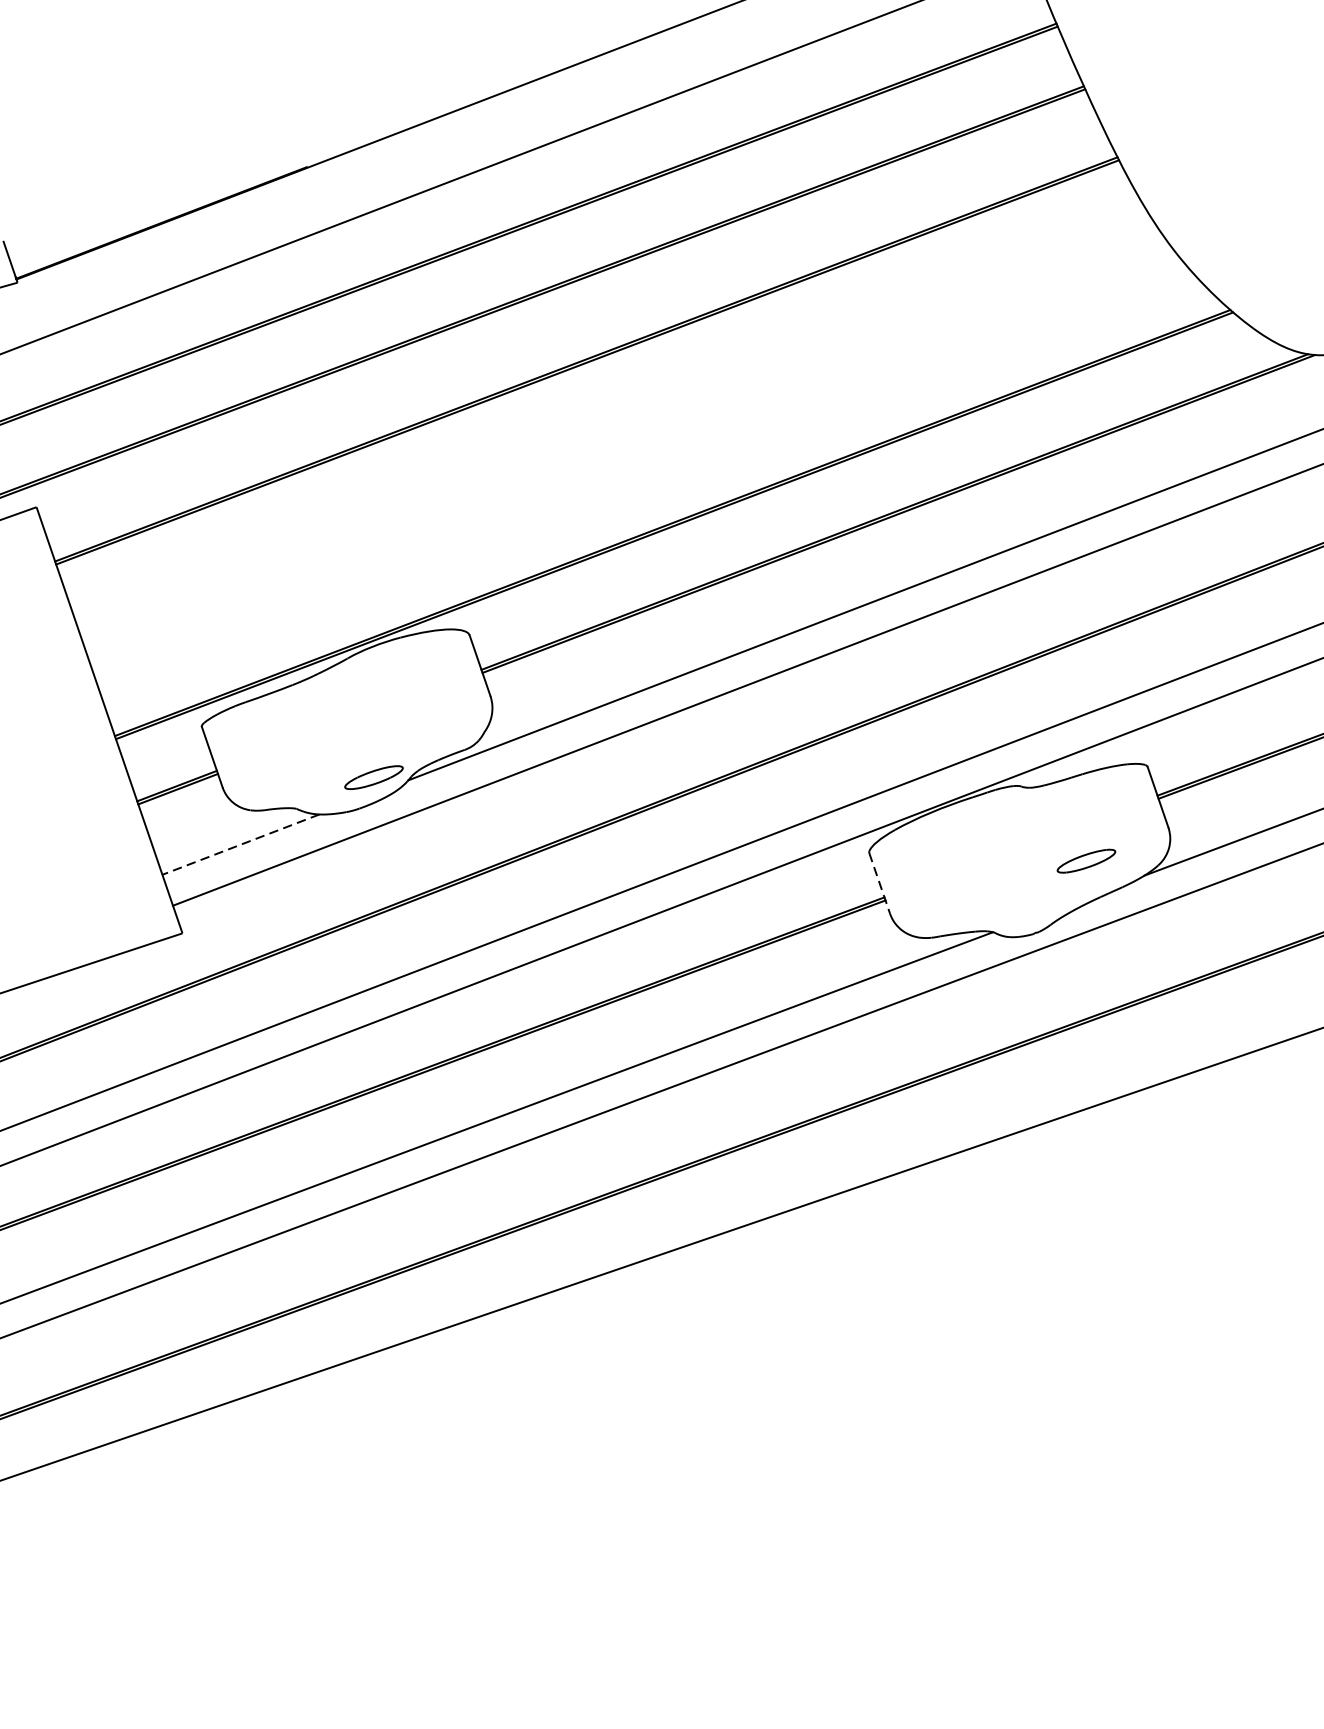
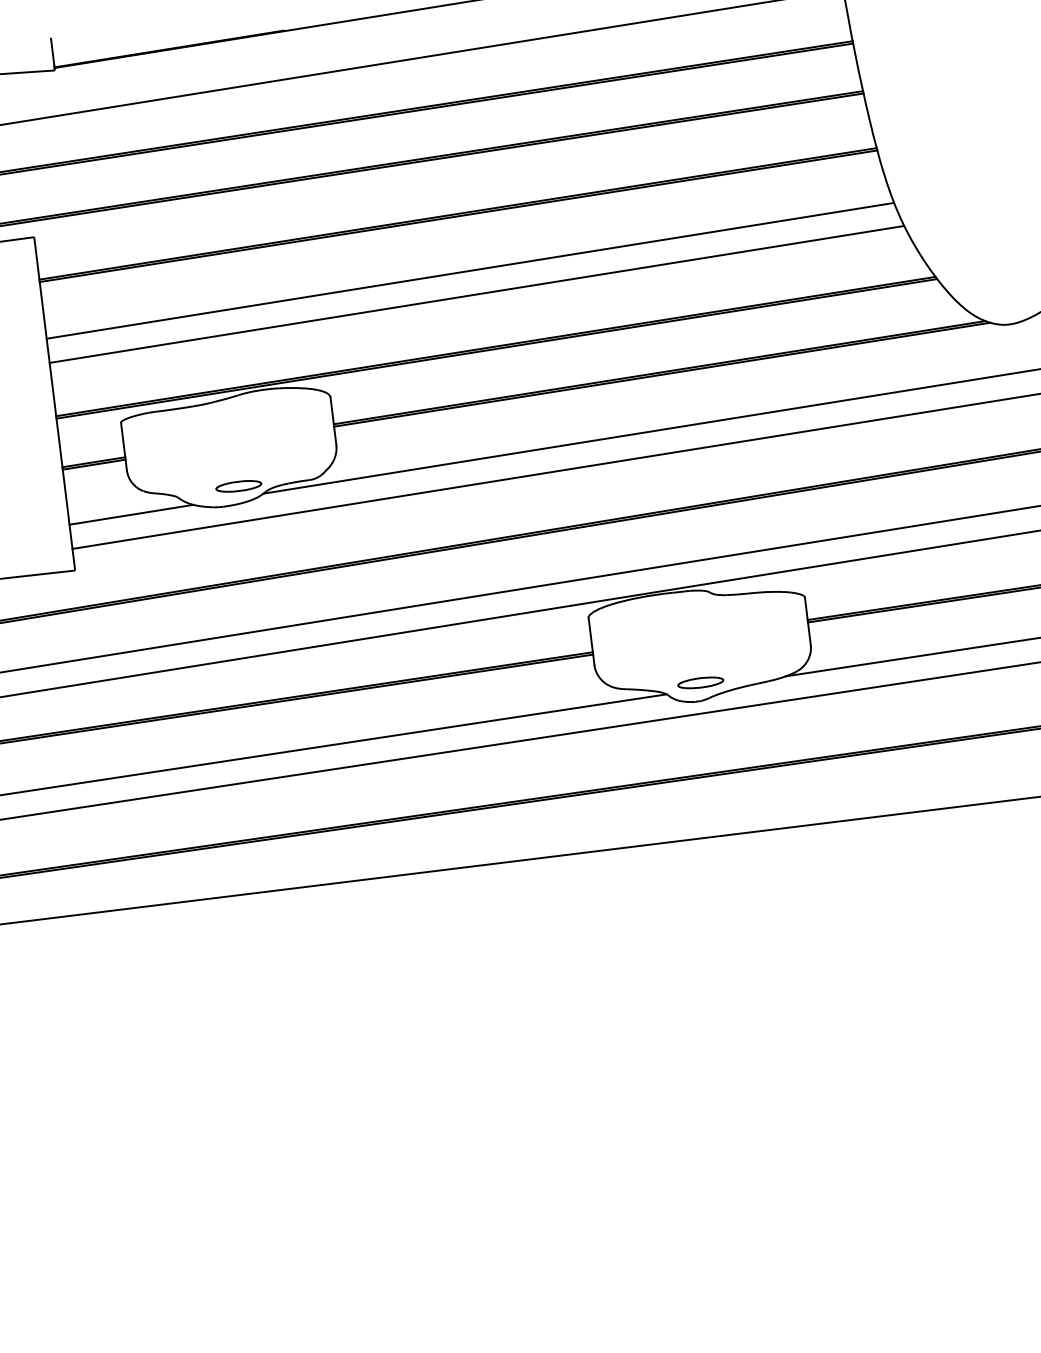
line: (618, 430) -> (470, 270), added
line: (632, 458) -> (476, 293), added
line: (240, 844) -> (131, 514), dashed -> solid
part: (1085, 860) -> (700, 682), moved
line: (879, 883) -> (591, 641), dashed -> solid

